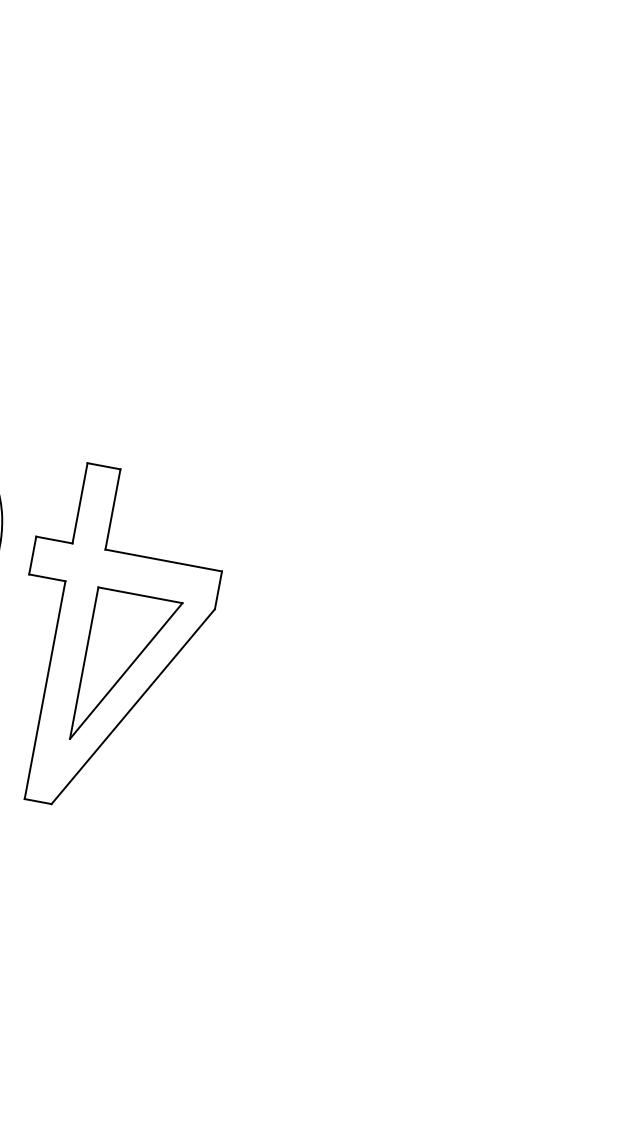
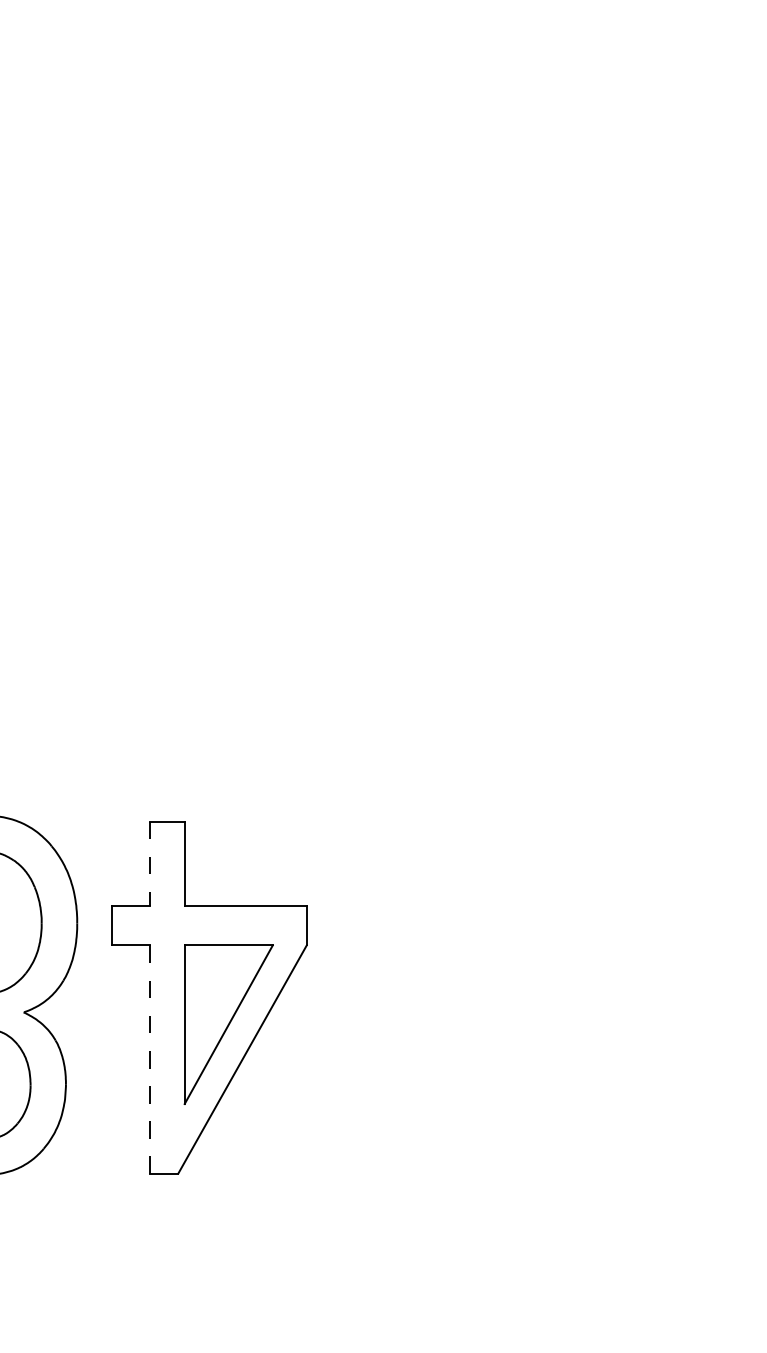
line: (80, 504) -> (150, 864), solid -> dashed
line: (45, 690) -> (150, 1059), solid -> dashed

